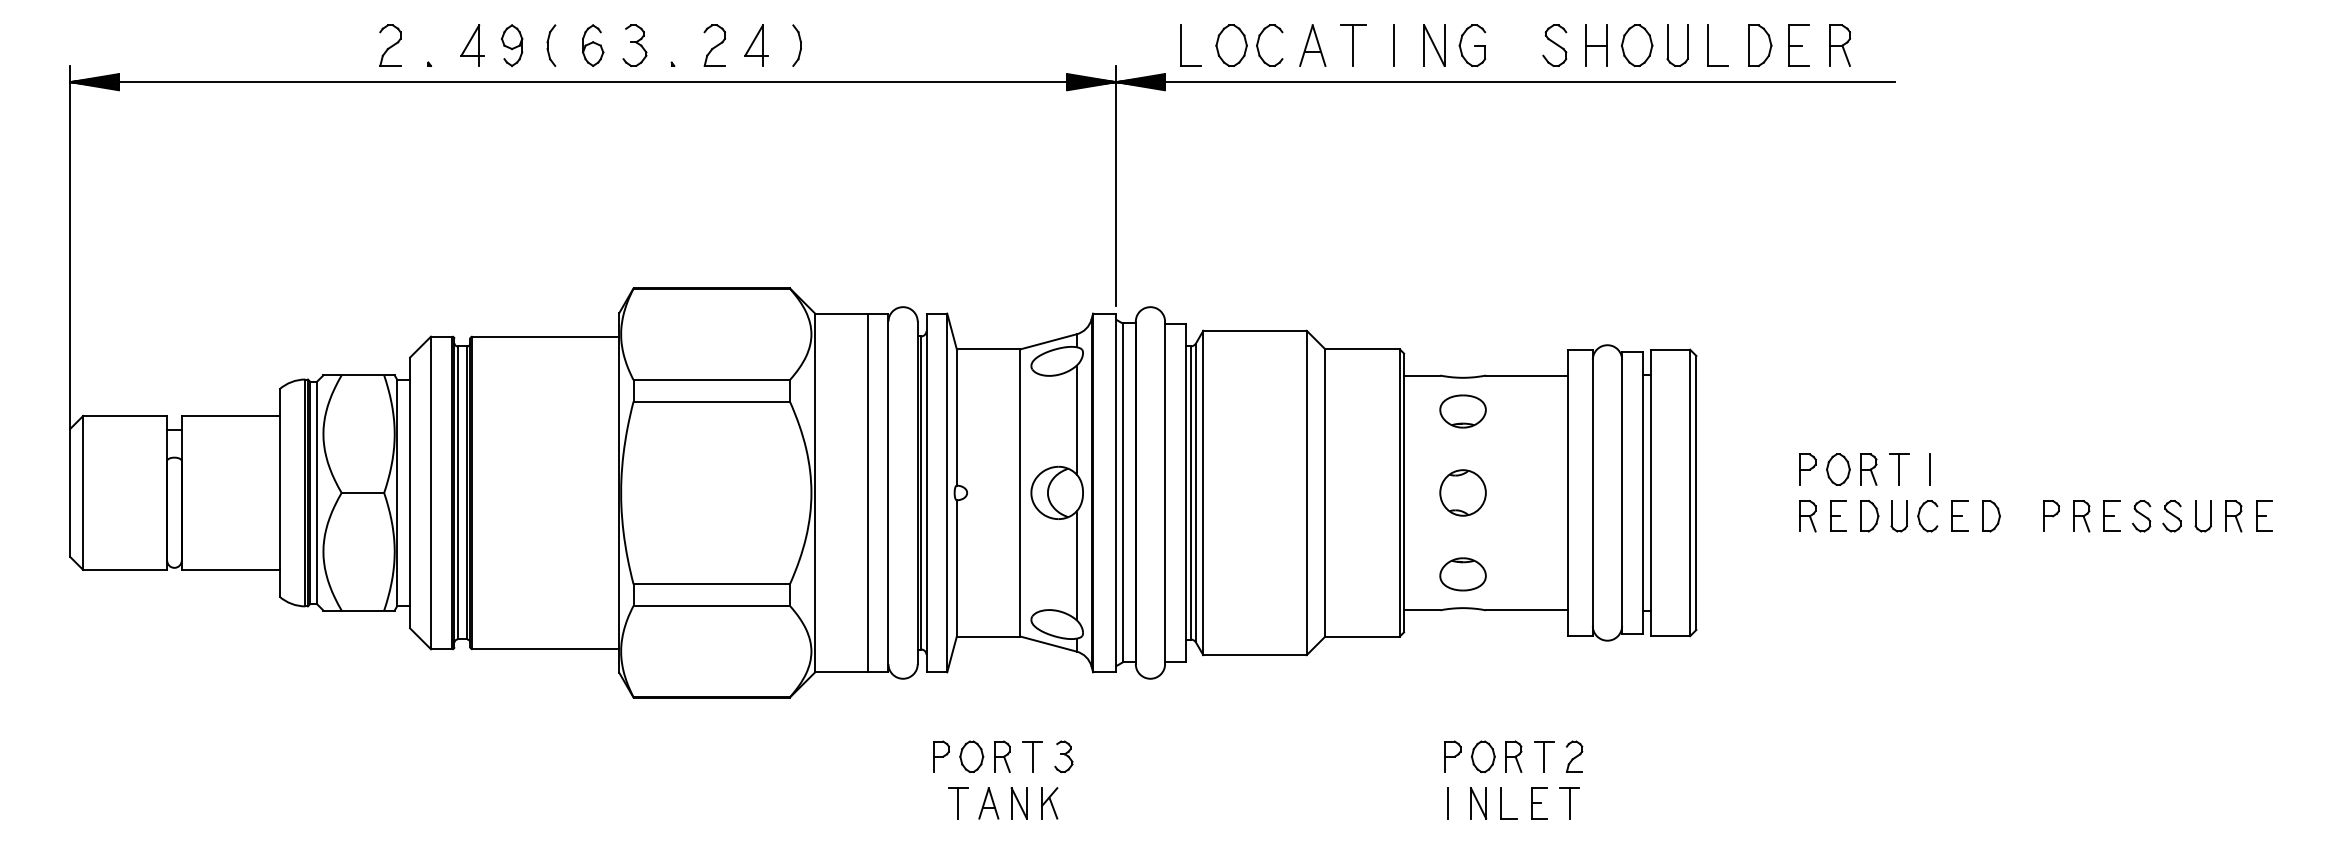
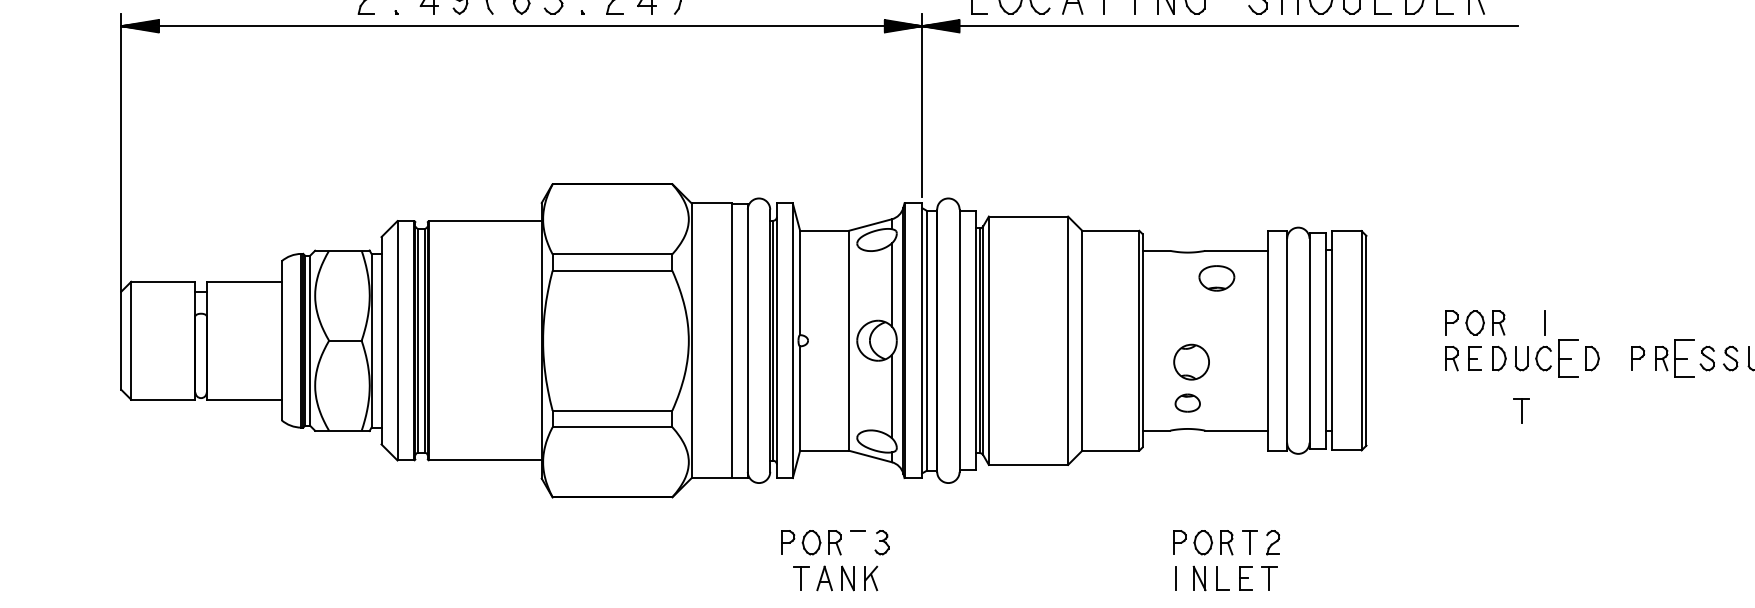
part: (1462, 411) -> (1216, 278), moved
part: (1899, 469) -> (1521, 410), moved
part: (1462, 492) -> (1191, 361), moved
part: (1959, 515) -> (1567, 358), size x1.6
part: (2111, 515) -> (1684, 358), size x1.6
part: (1462, 574) -> (1187, 403), size x0.7
line: (1032, 756) -> (858, 542), removed

